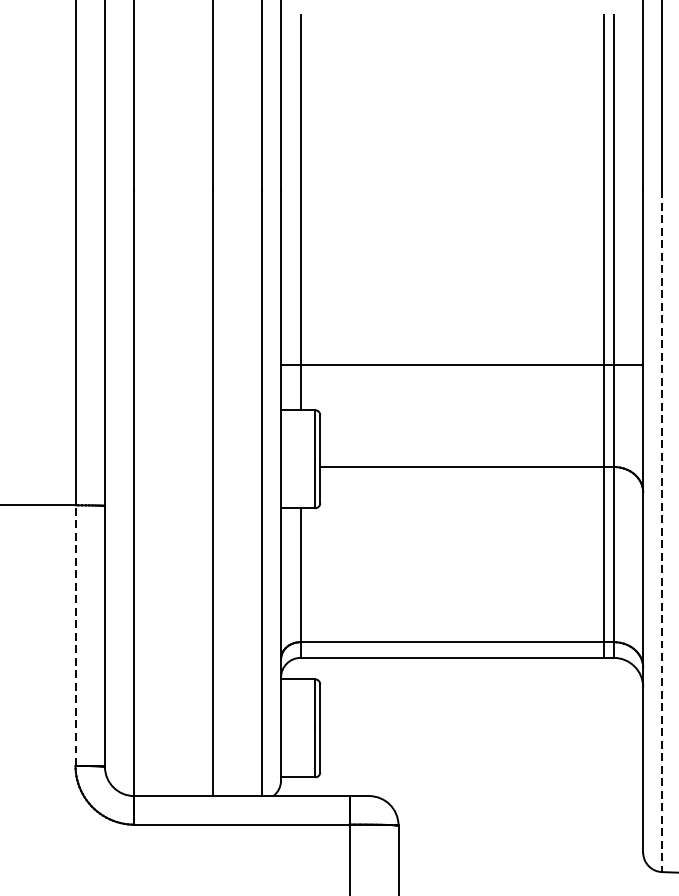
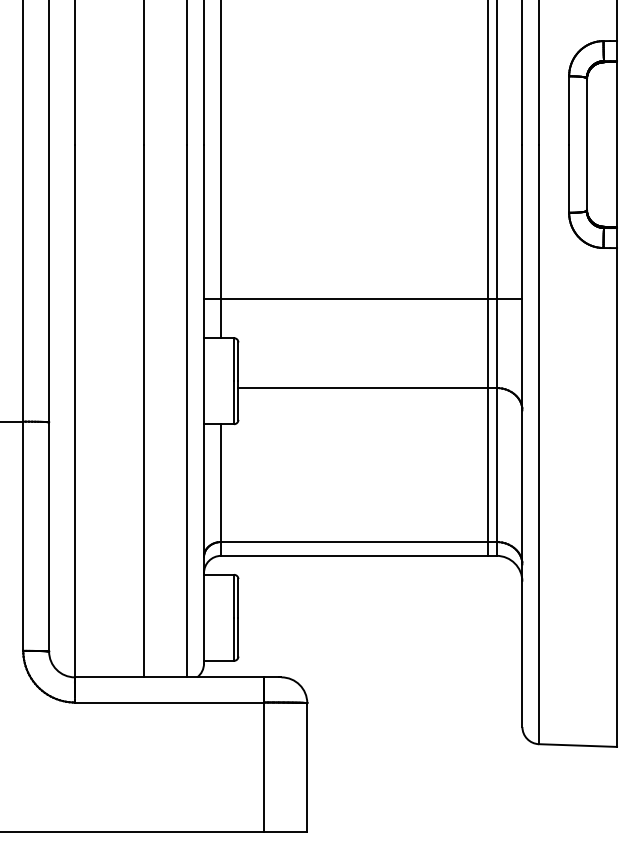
line: (662, 531) -> (539, 444), dashed -> solid
line: (75, 635) -> (23, 536), dashed -> solid

